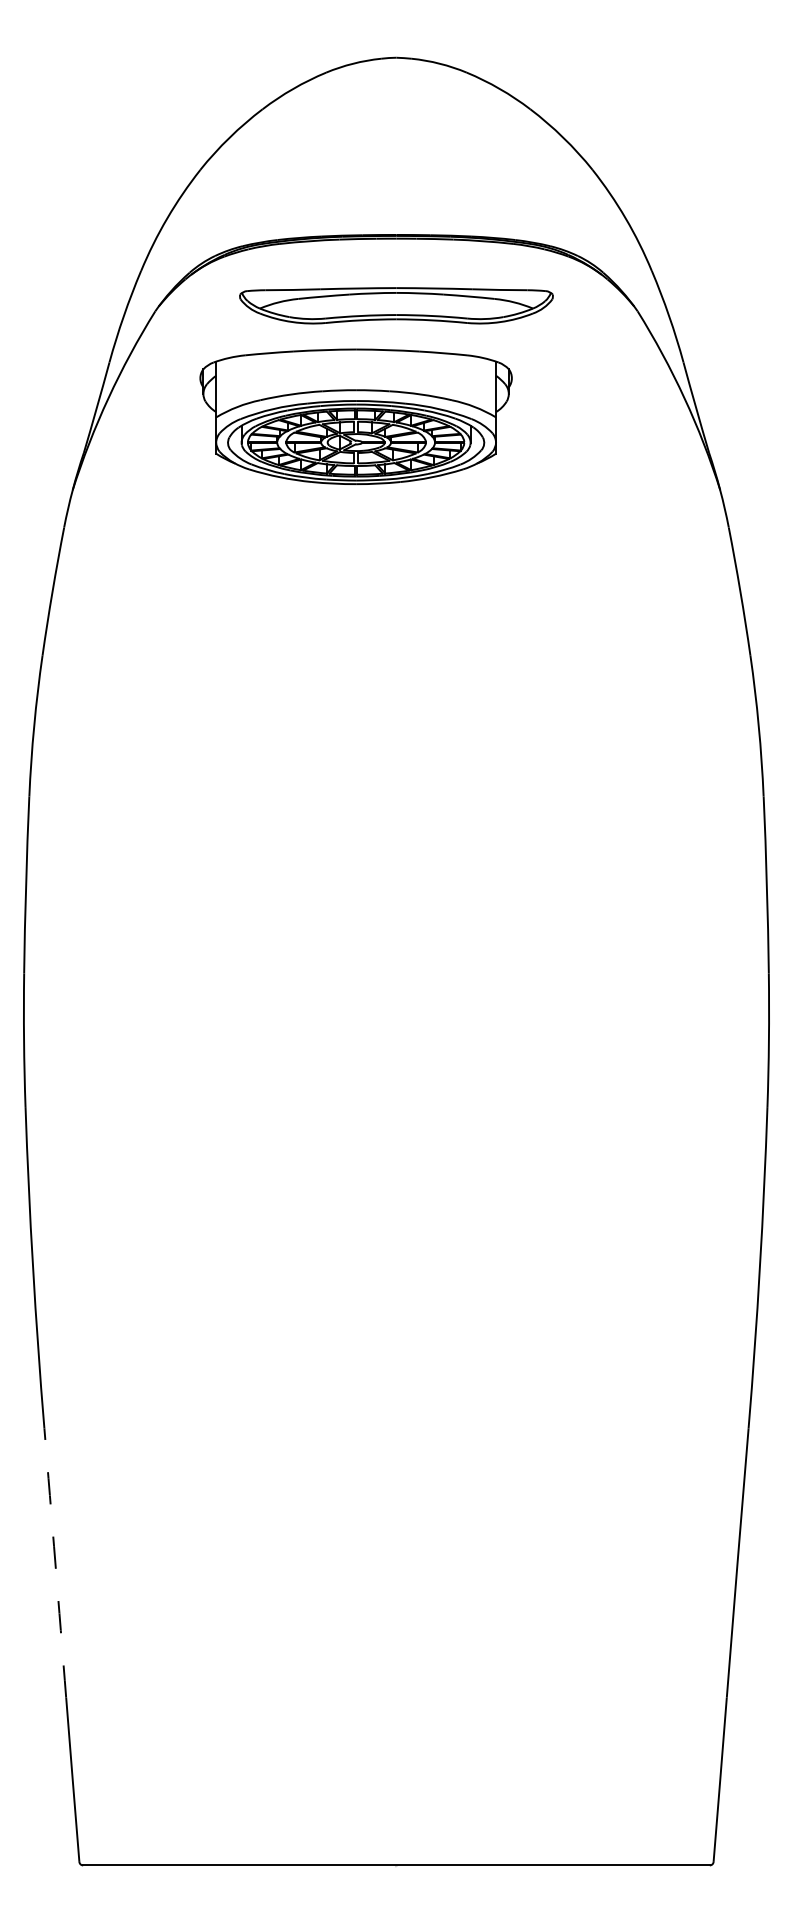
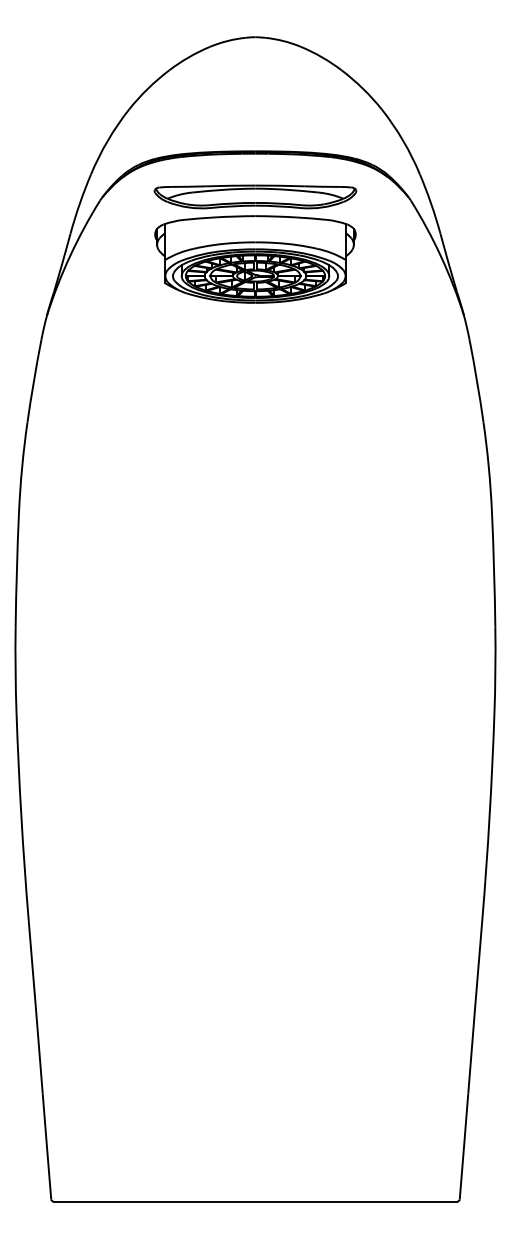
part: (356, 416) -> (255, 259), moved
arc: (54, 1562) -> (35, 1006), dashed -> solid

